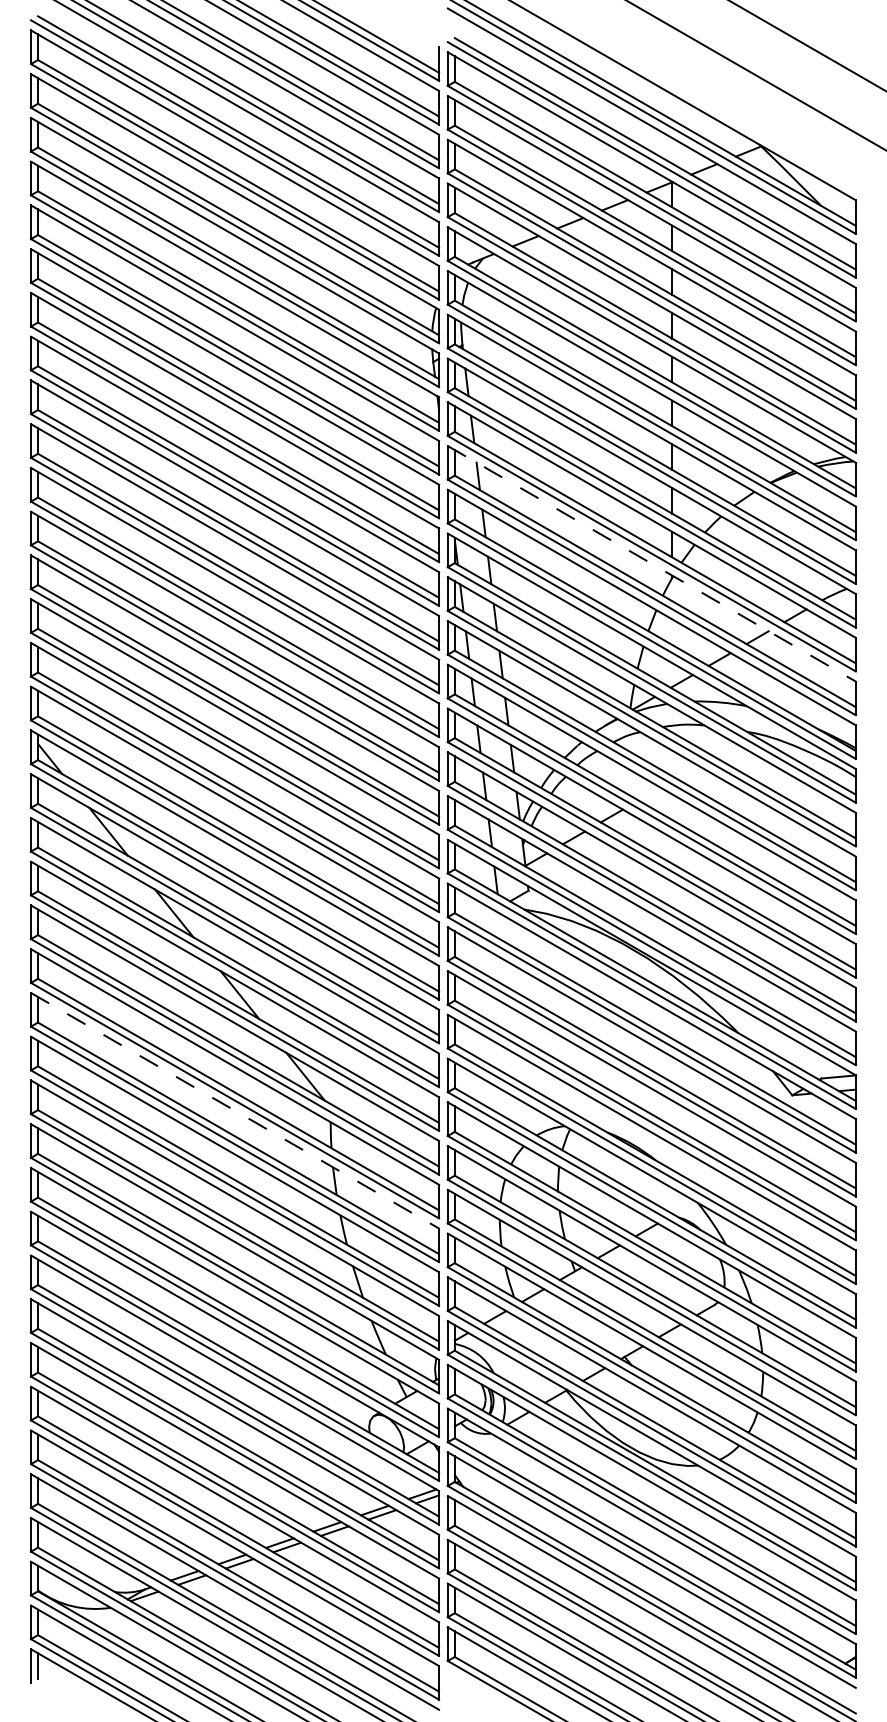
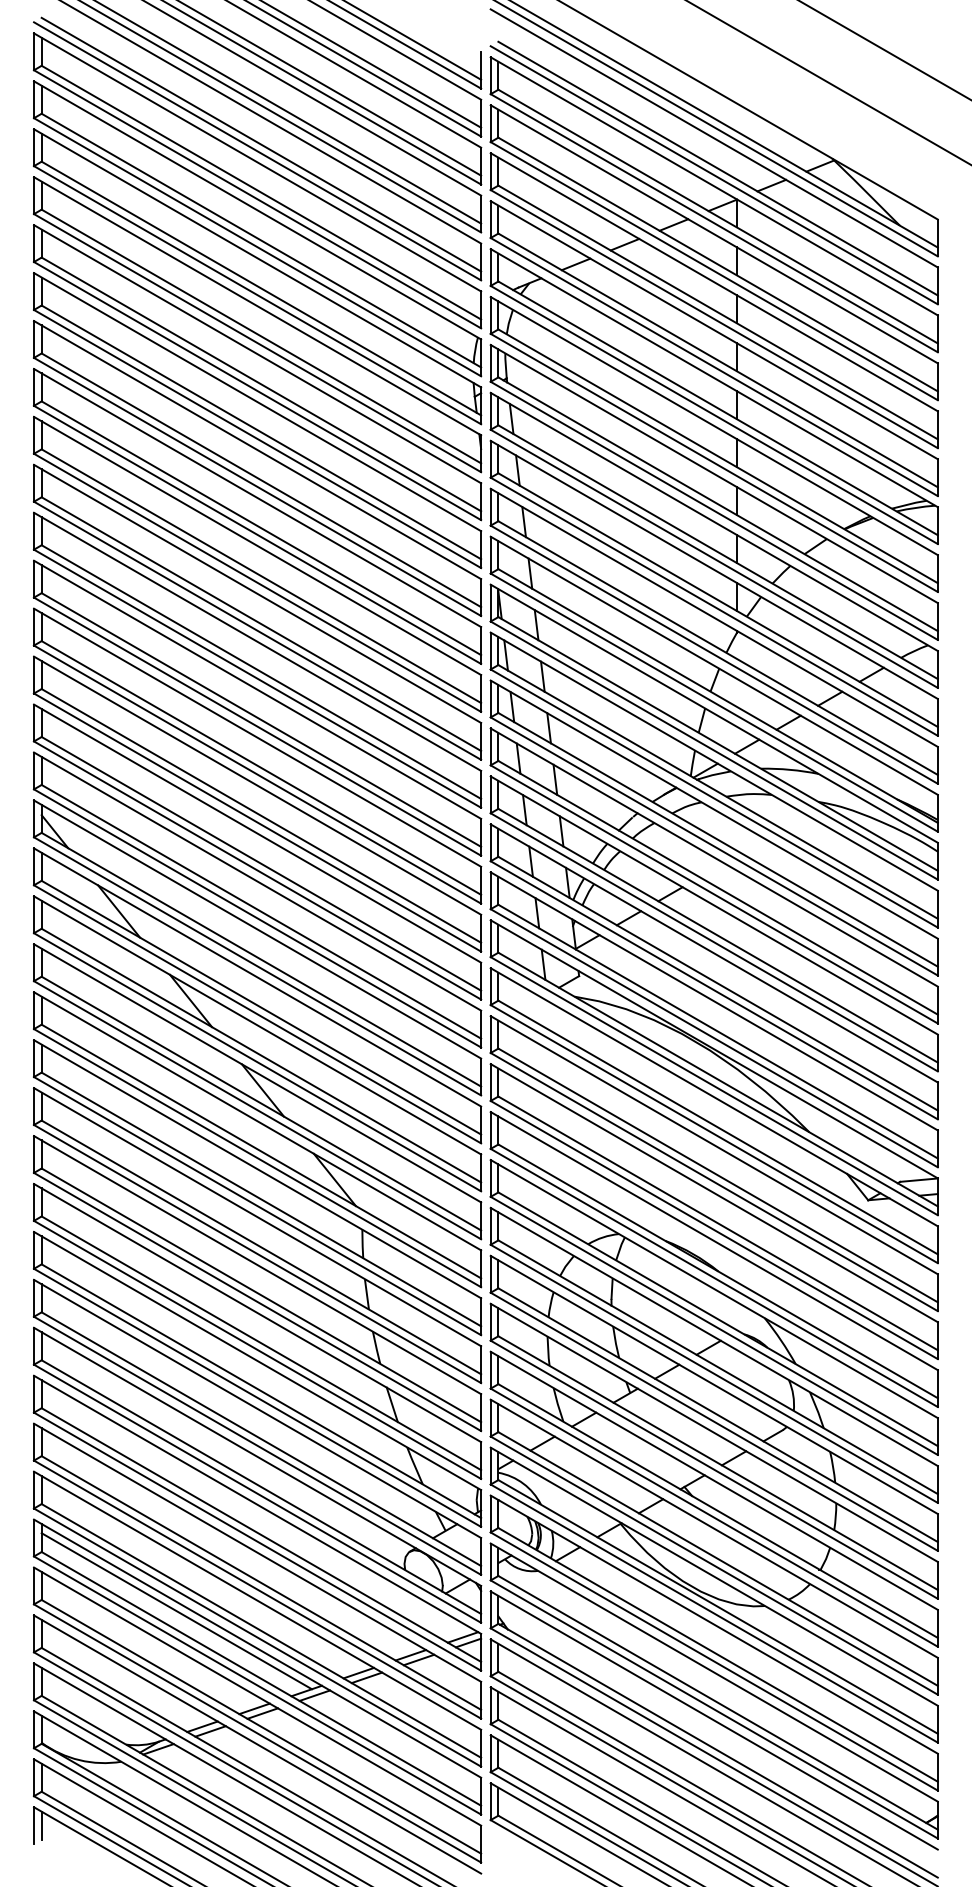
line: (652, 564) -> (714, 618), dashed -> solid
line: (235, 1111) -> (258, 1217), dashed -> solid
line: (161, 1470) -> (176, 1611), added

